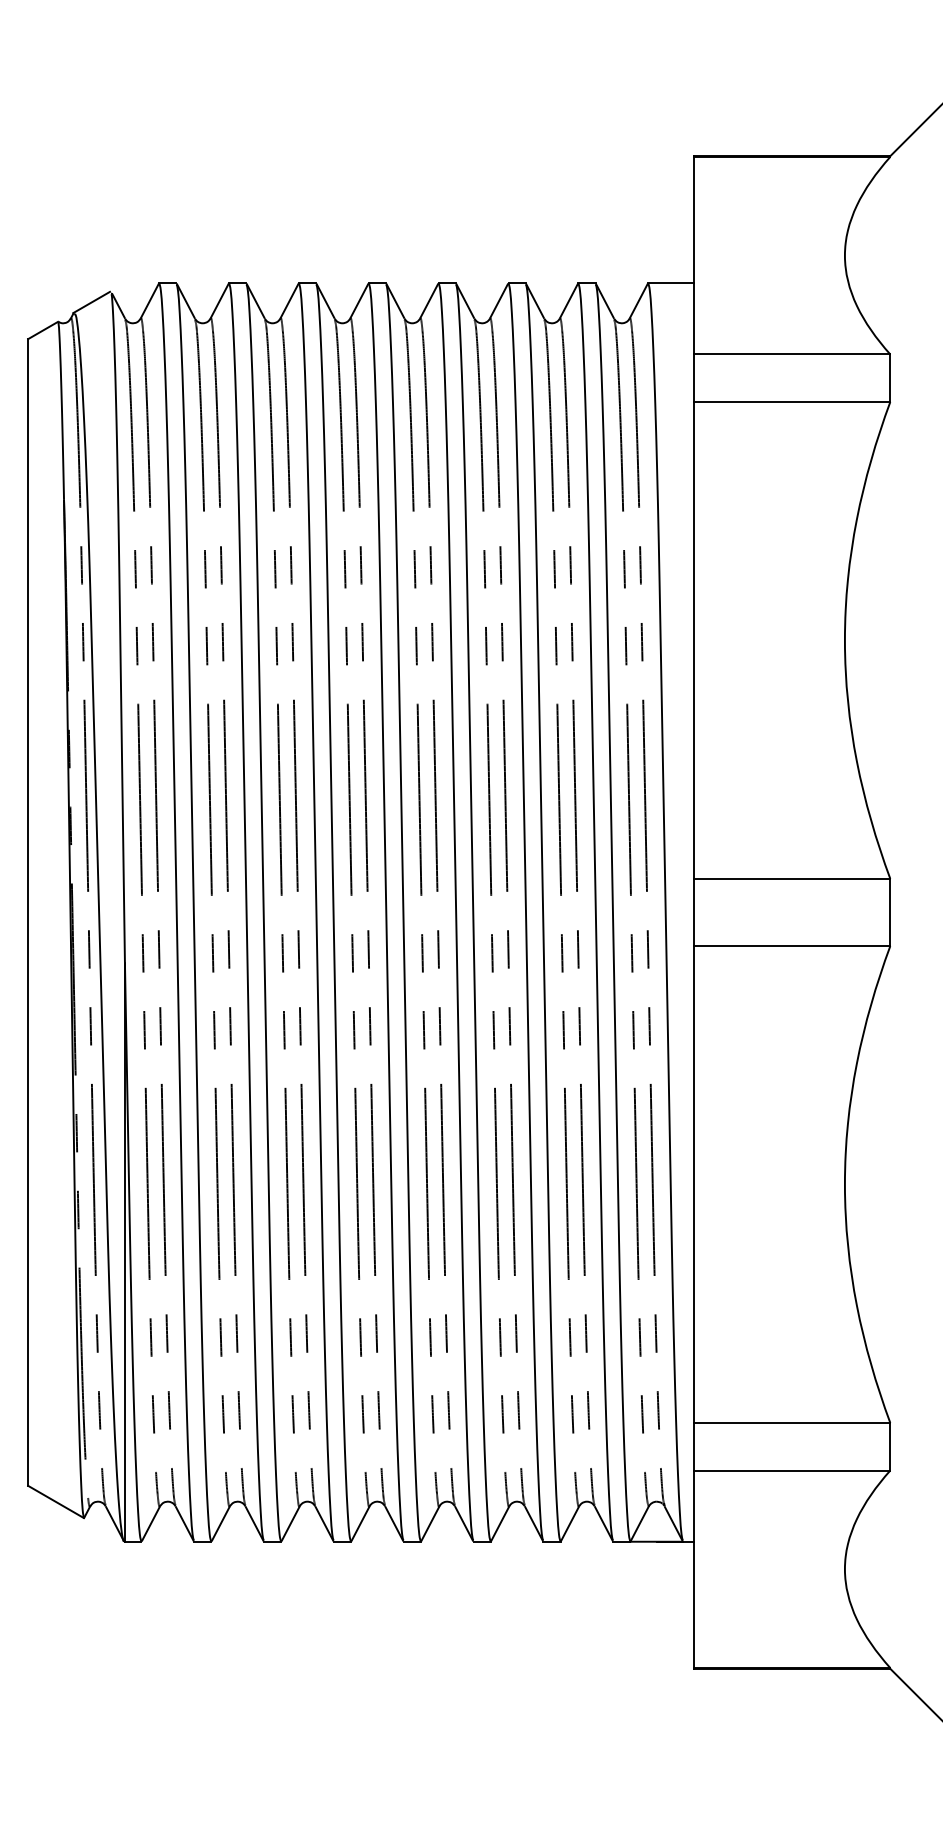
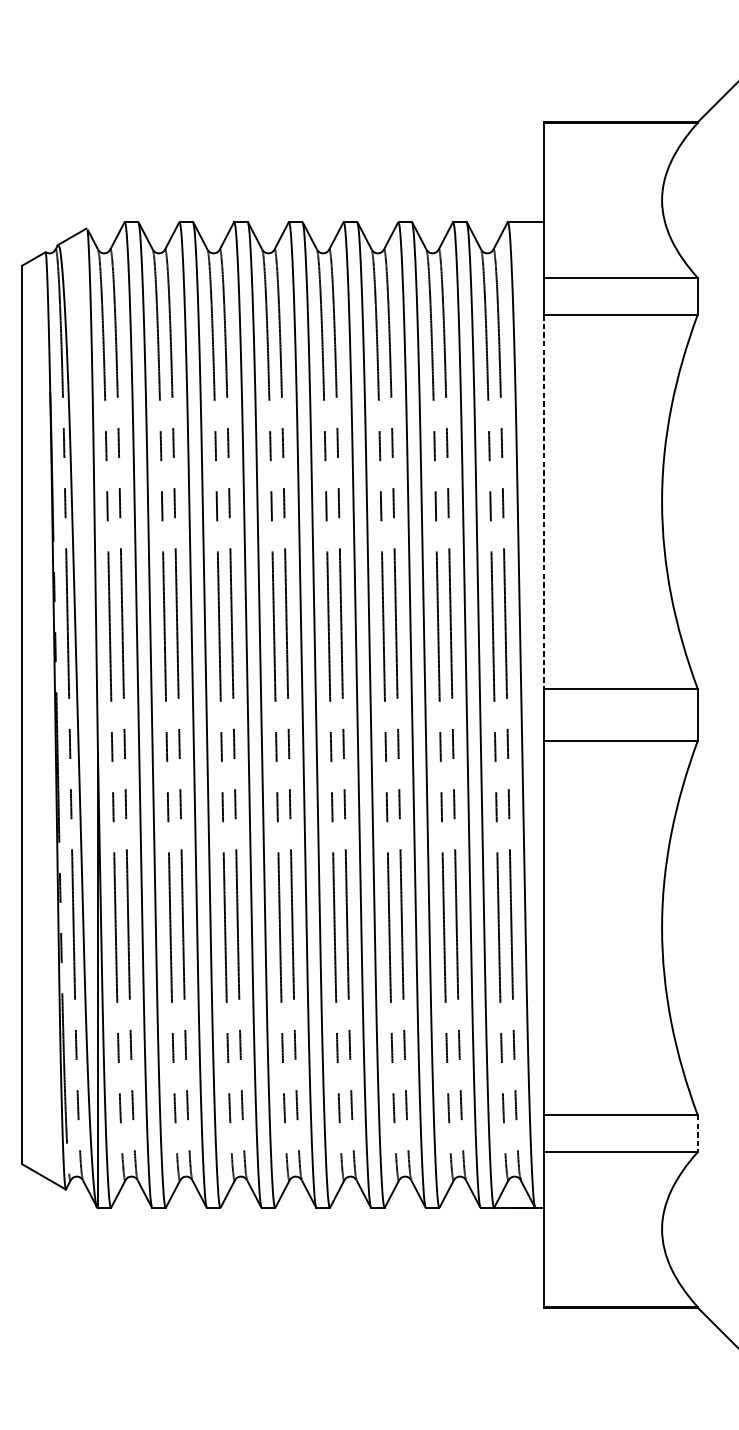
line: (693, 640) -> (543, 501), solid -> dashed
line: (890, 1446) -> (697, 1133), solid -> dashed

